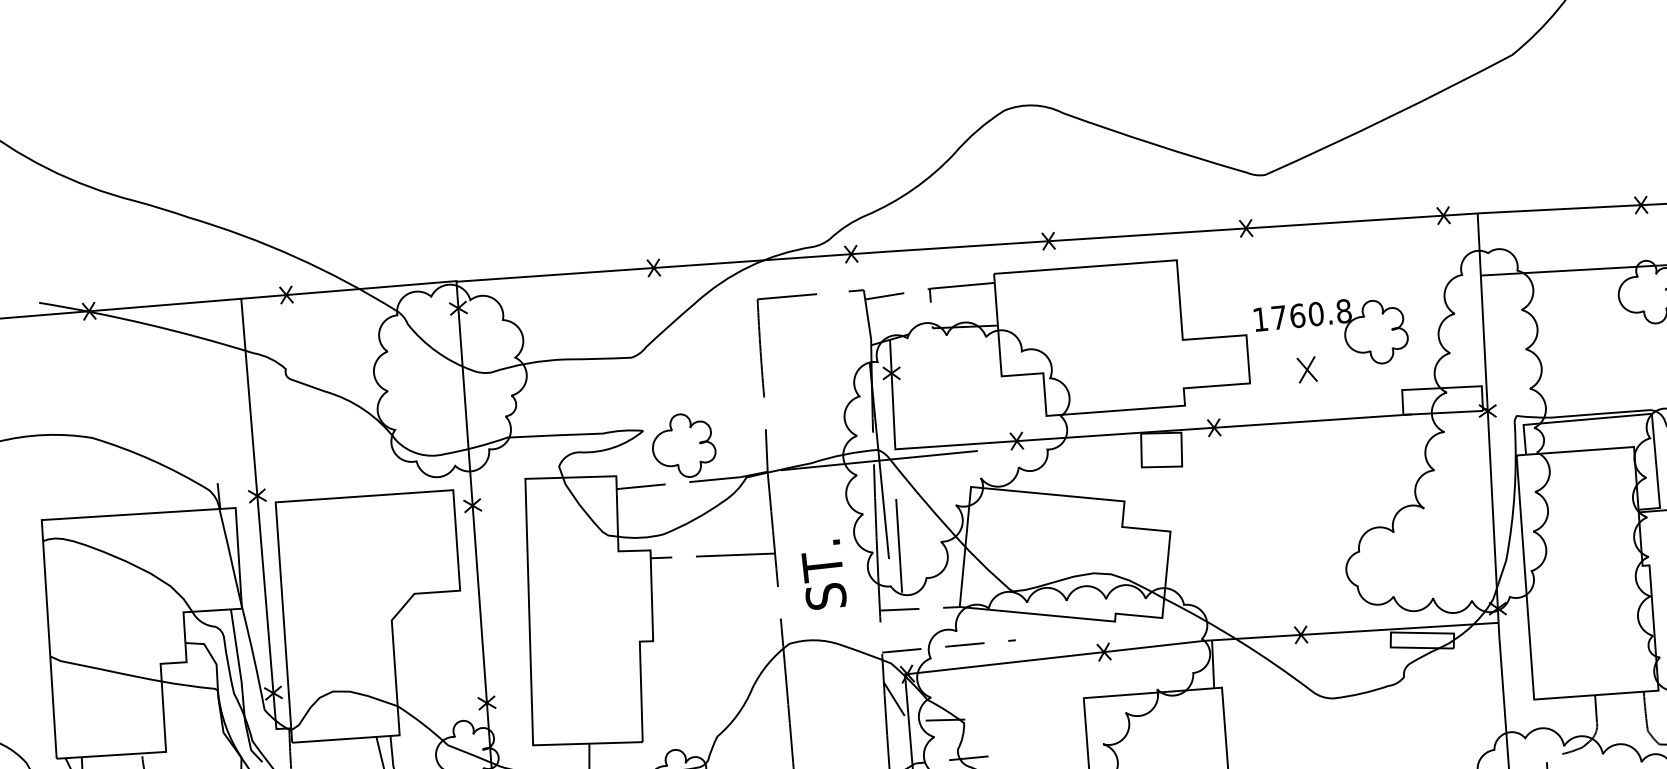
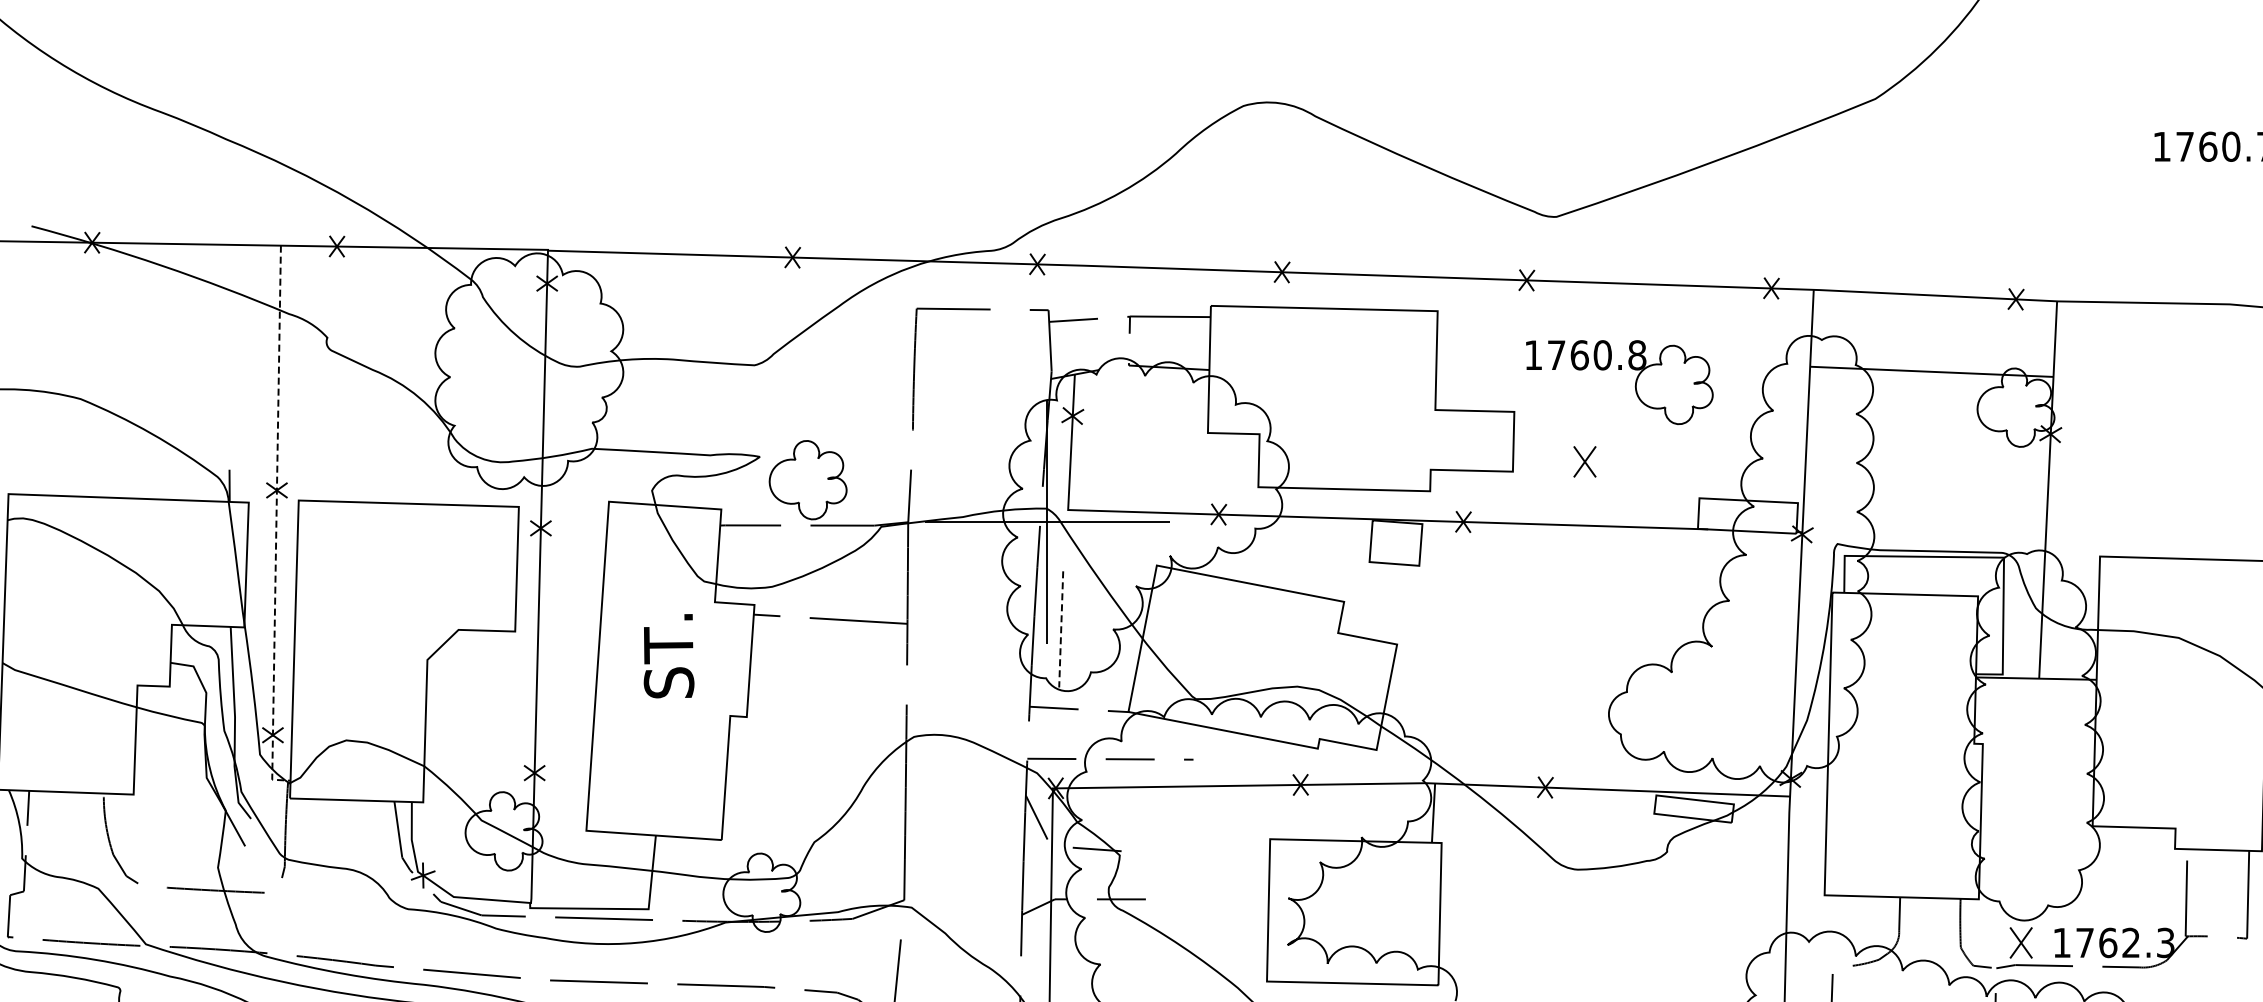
part: (1330, 324) -> (1619, 369), moved
line: (259, 522) -> (276, 523), solid -> dashed
line: (899, 545) -> (1061, 629), solid -> dashed
text: (823, 575) -> (668, 656), moved

